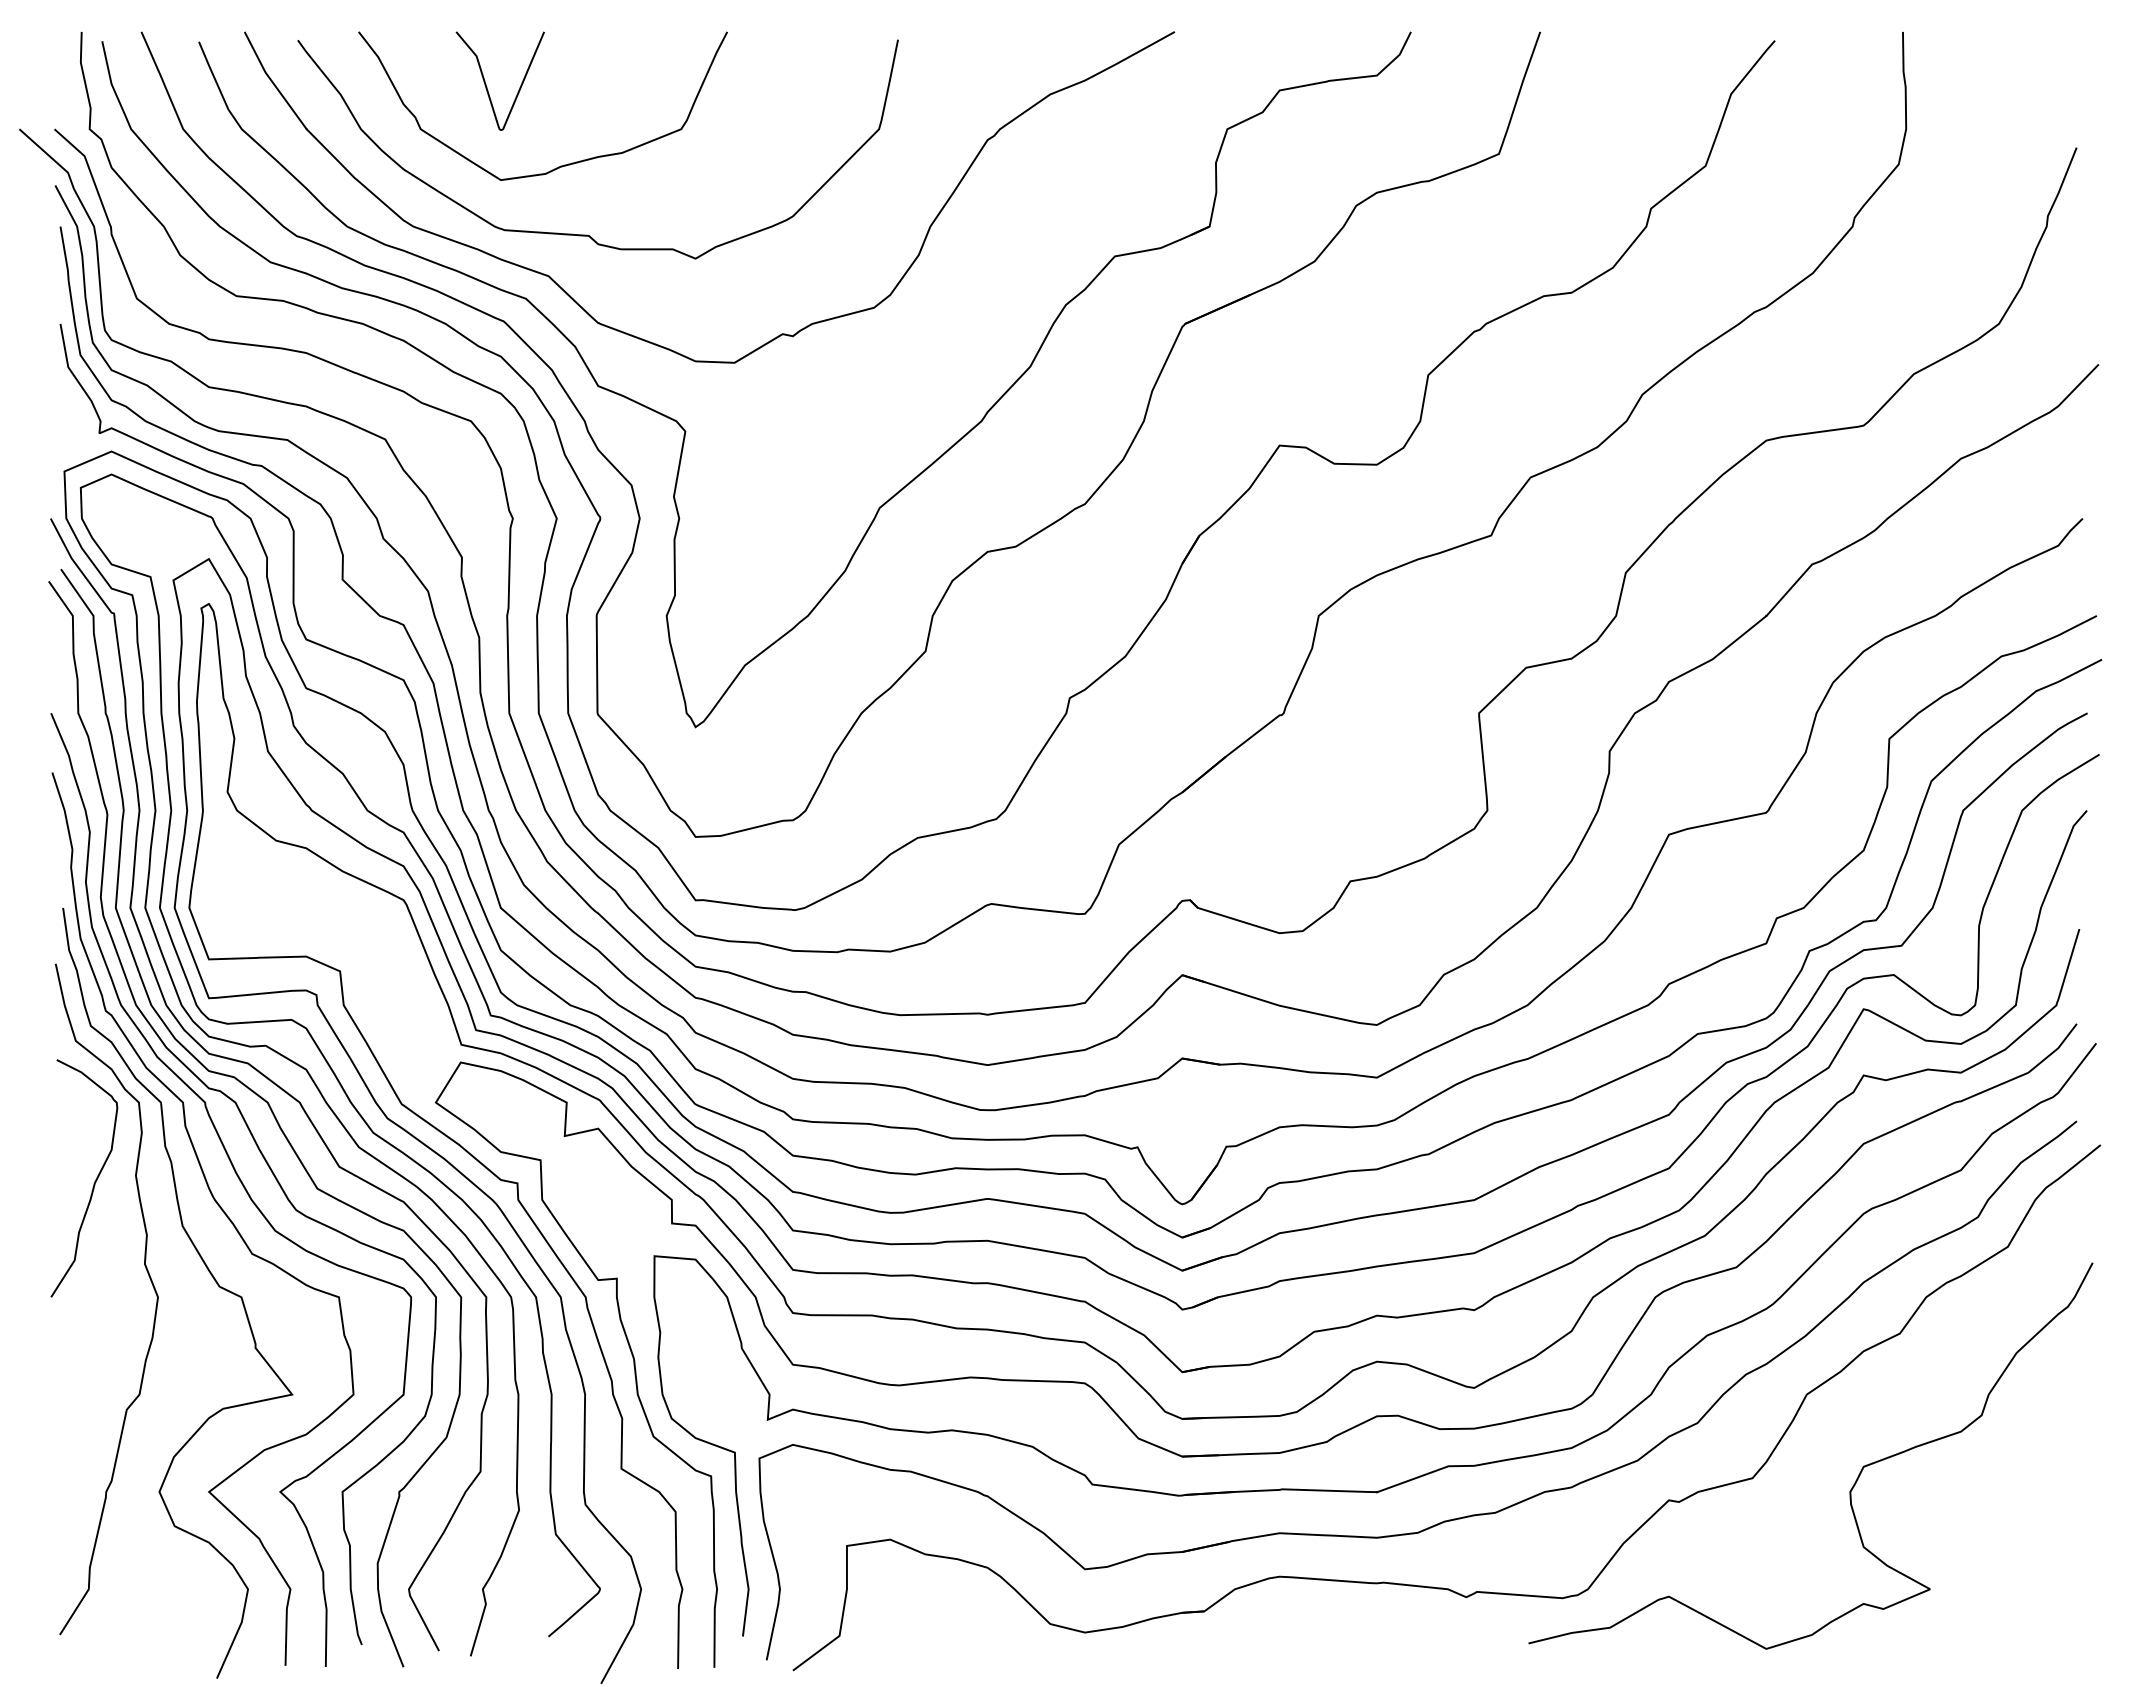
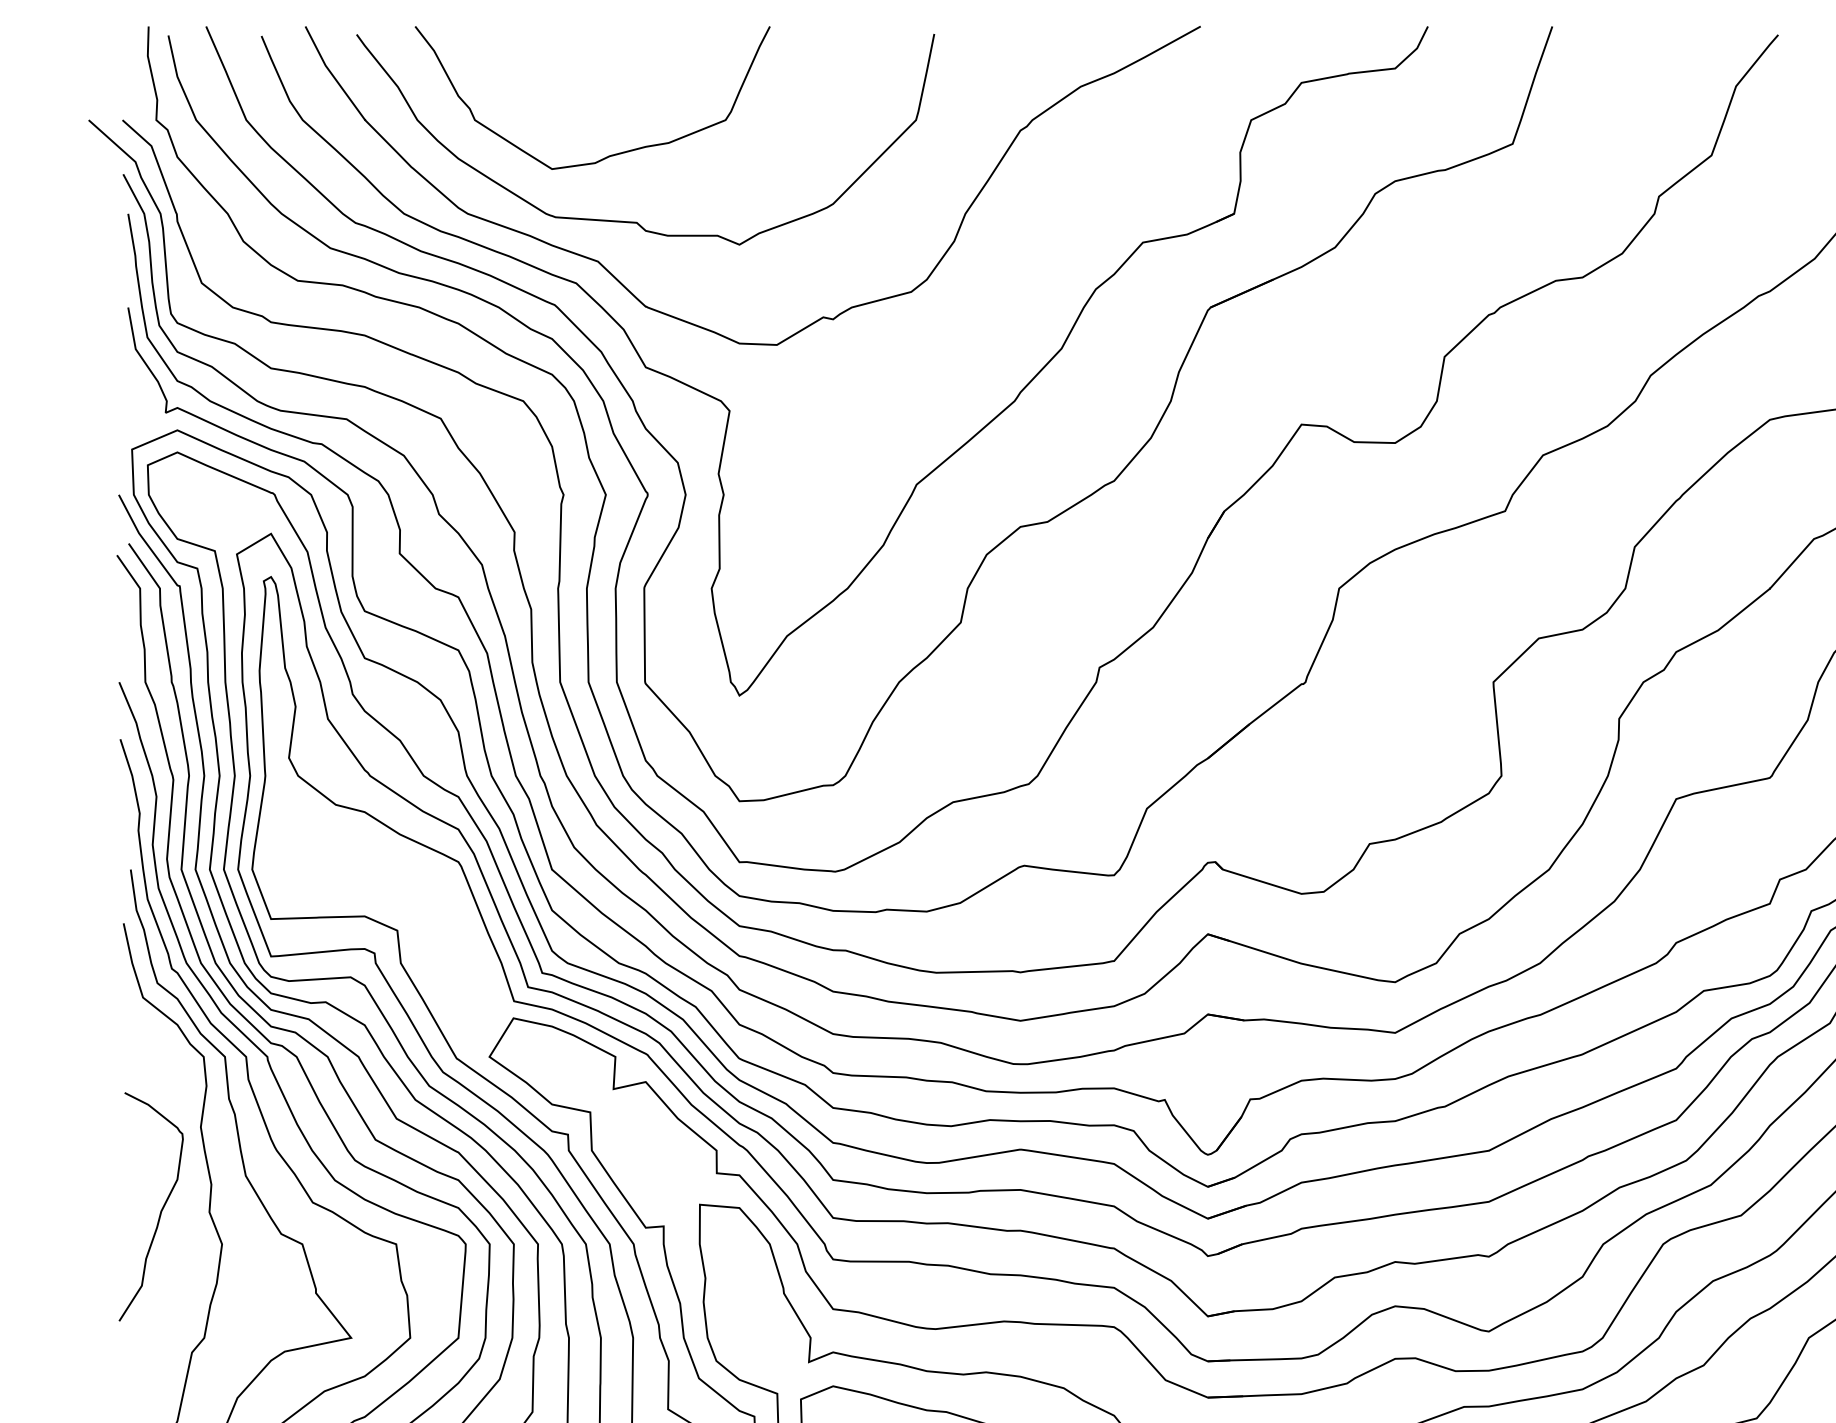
curve: (486, 83) -> (538, 76), removed
curve: (93, 1183) -> (160, 1211), moved

